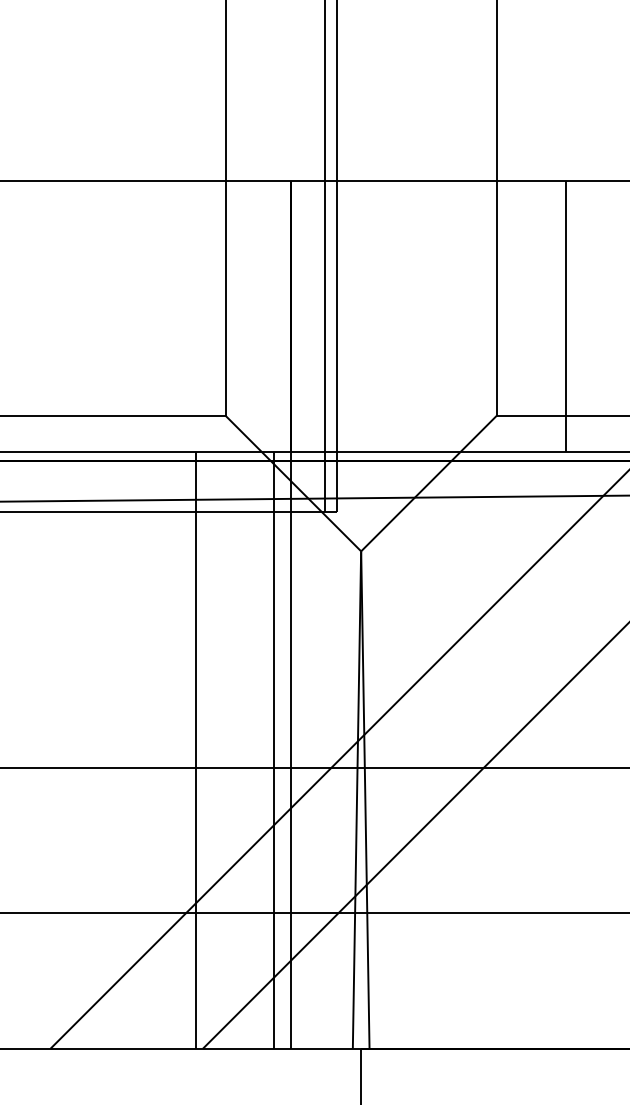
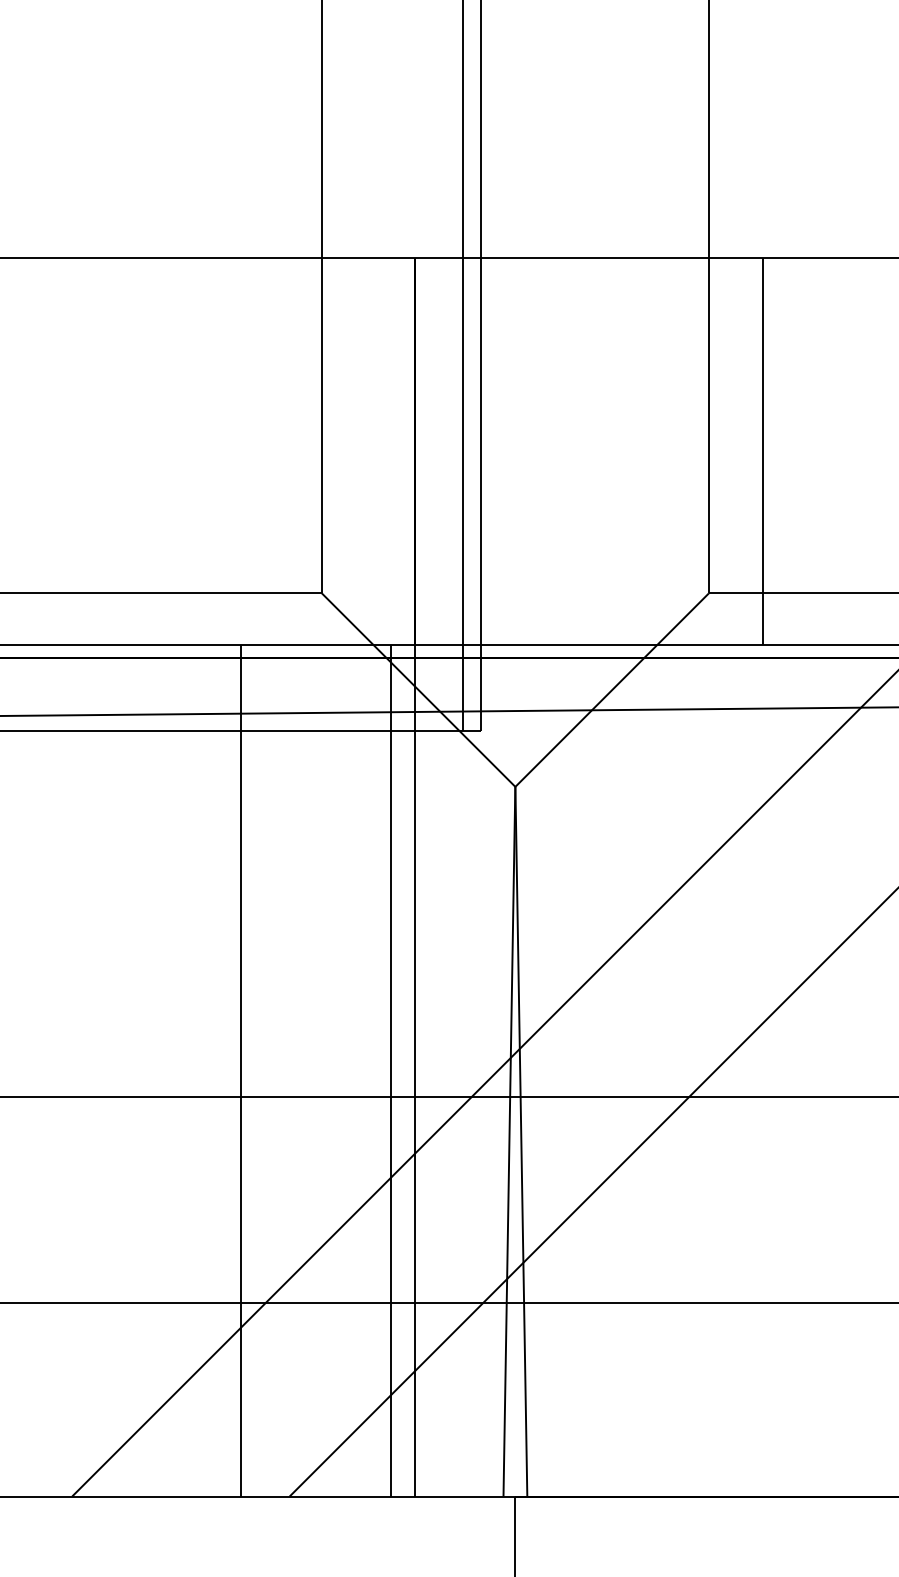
line: (565, 315) -> (762, 450), moved
line: (195, 749) -> (240, 1069), moved

